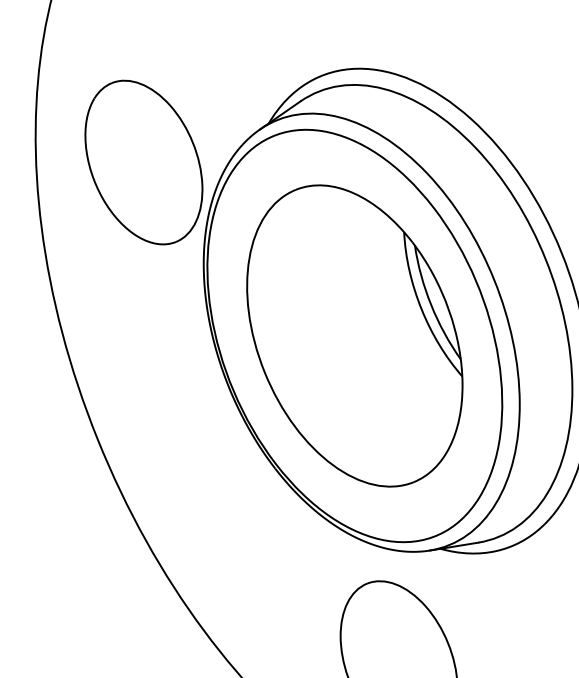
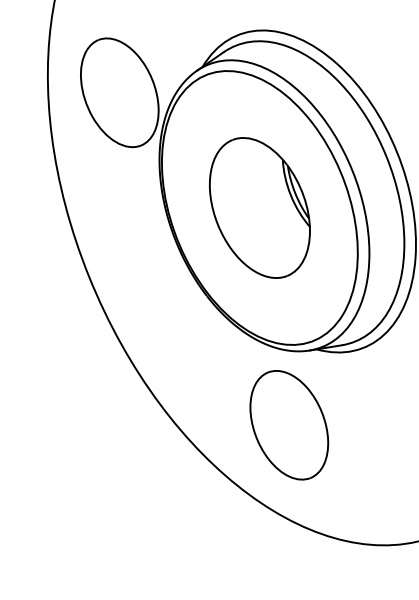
part: (354, 335) -> (259, 207), size x0.7

